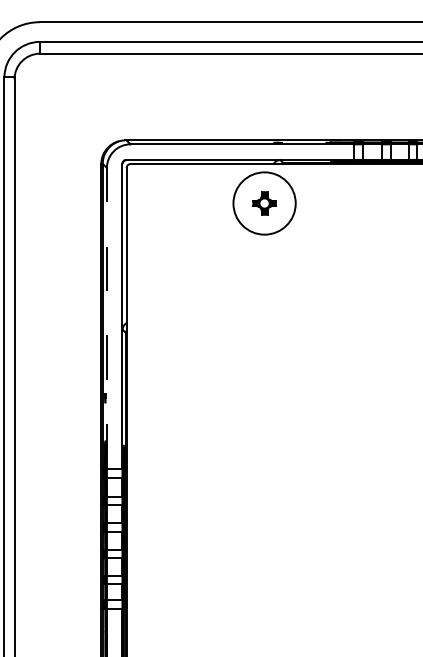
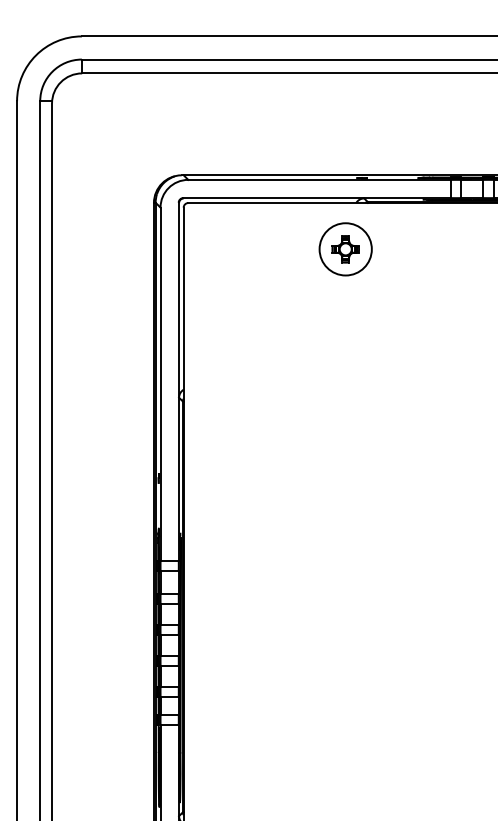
circle: (264, 203) -> (345, 249), size x0.71
line: (106, 318) -> (160, 384), dashed -> solid

